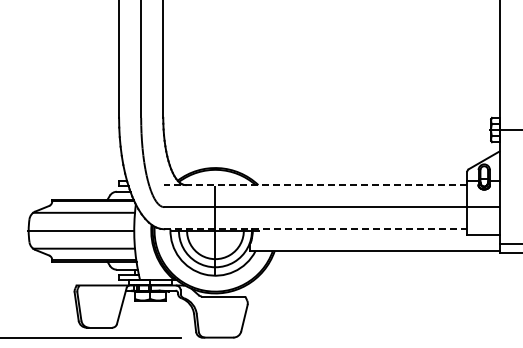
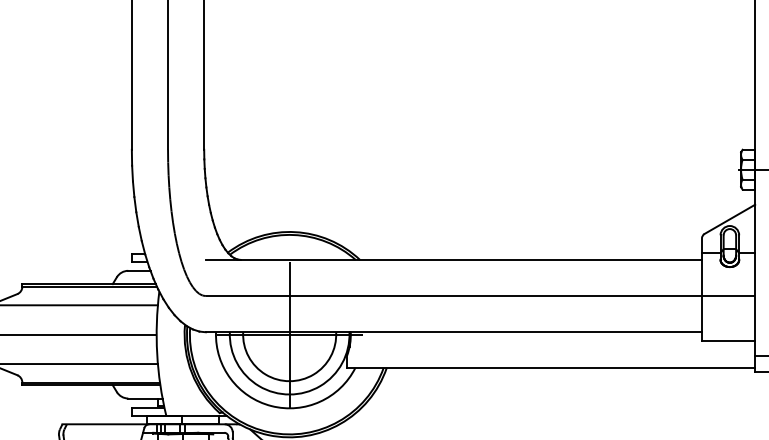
line: (315, 185) -> (453, 260), dashed -> solid
line: (316, 229) -> (455, 332), dashed -> solid

